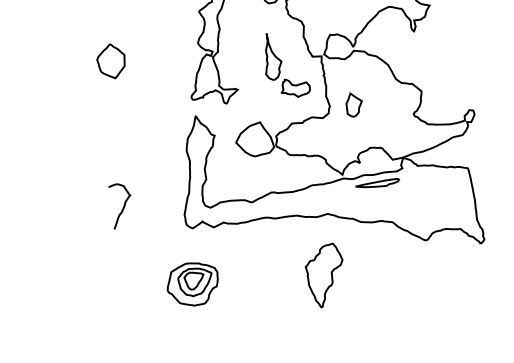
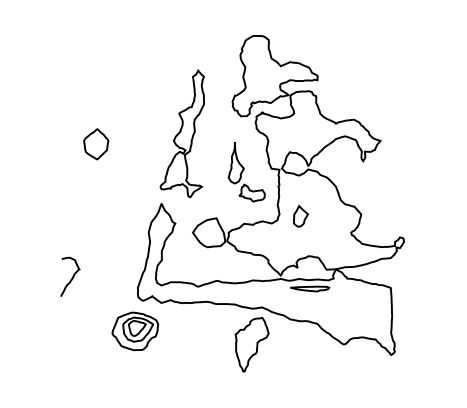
curve: (123, 204) -> (72, 276), moved
part: (325, 275) -> (251, 344), moved
part: (193, 284) -> (135, 331), moved

